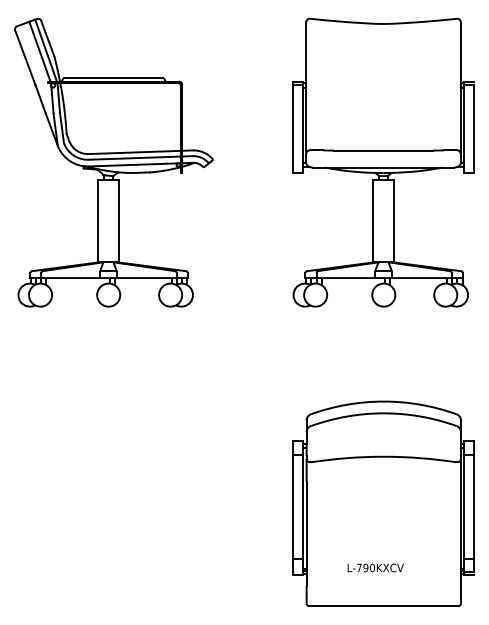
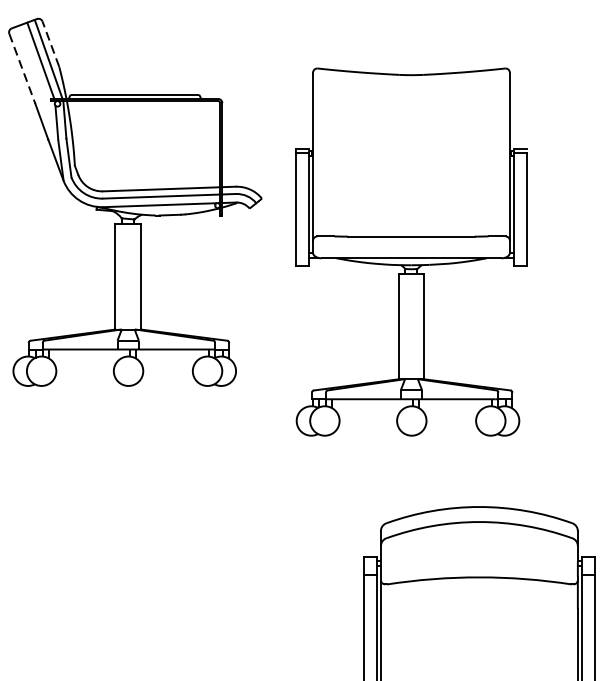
line: (47, 38) -> (50, 43), solid -> dashed
line: (25, 58) -> (22, 69), solid -> dashed
part: (383, 162) -> (411, 251), moved

